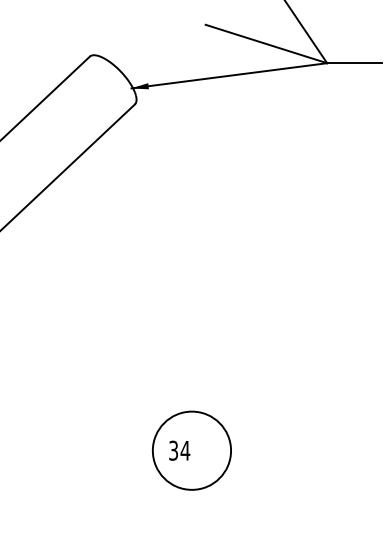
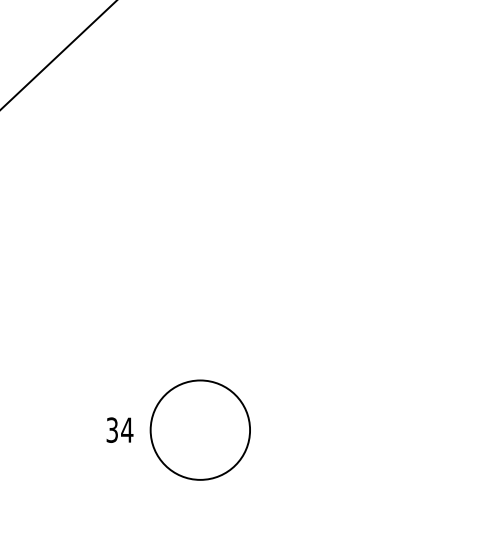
text: (179, 450) -> (119, 429), moved

